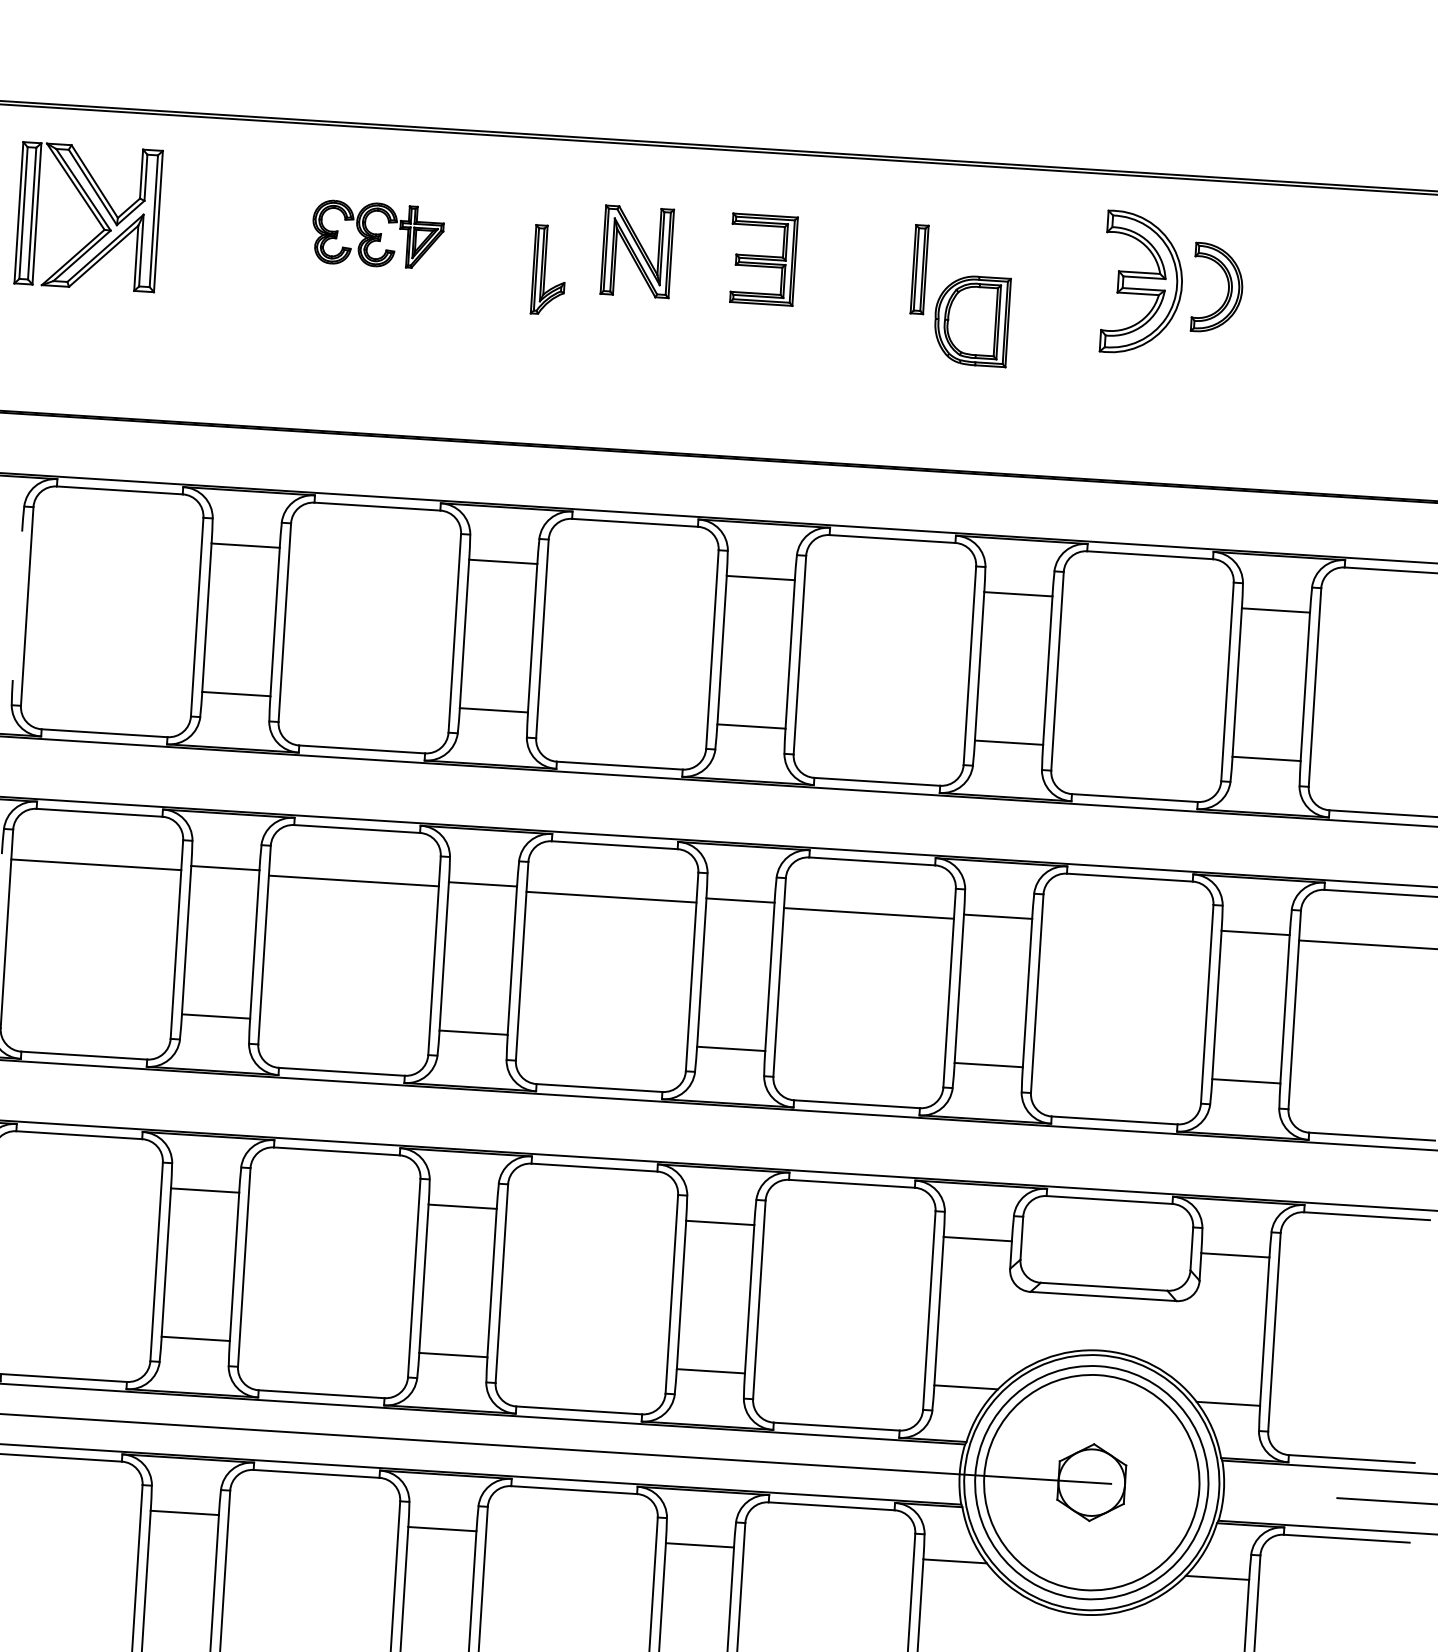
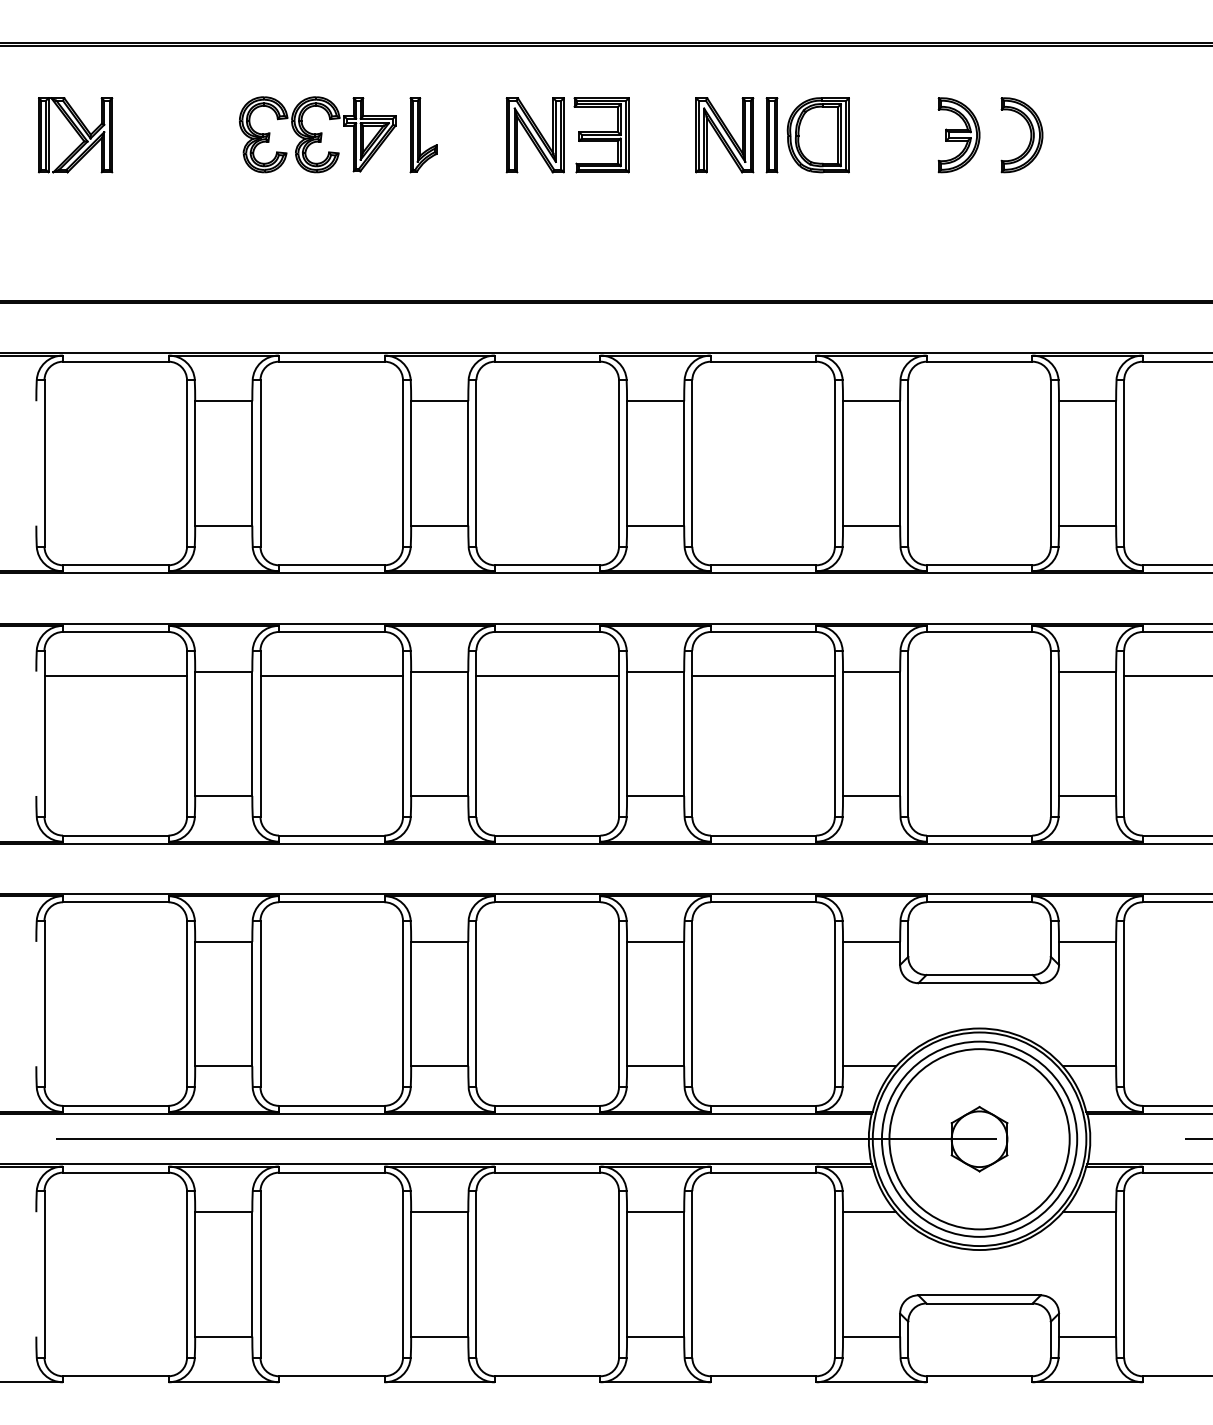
part: (88, 217) -> (75, 135), size x0.62
part: (377, 234) -> (317, 134), size x1.43
part: (762, 259) -> (601, 135), moved
part: (862, 266) -> (724, 135), added
part: (548, 270) -> (423, 135), moved
part: (1141, 283) -> (958, 135), size x0.62
part: (970, 320) -> (817, 135), moved

